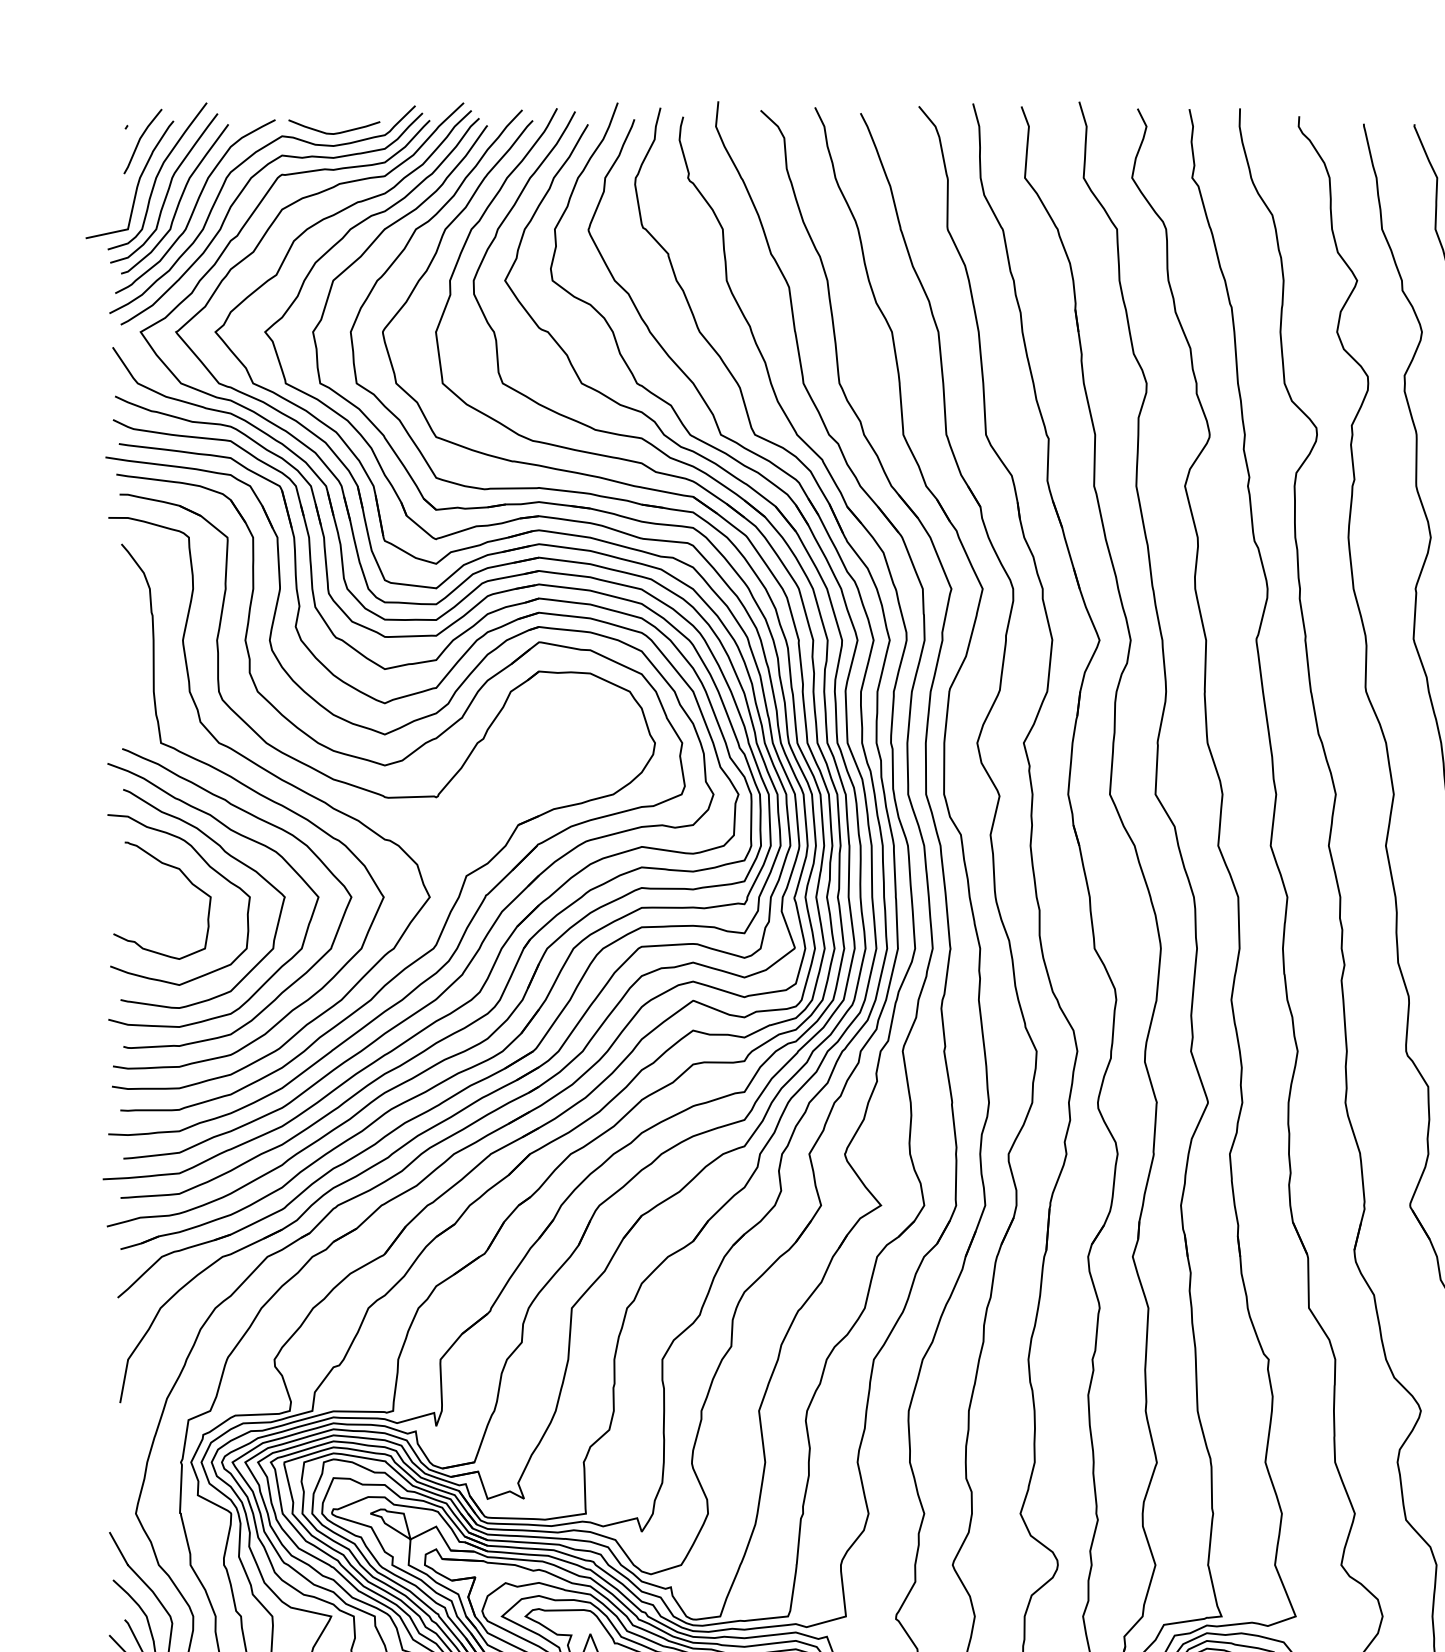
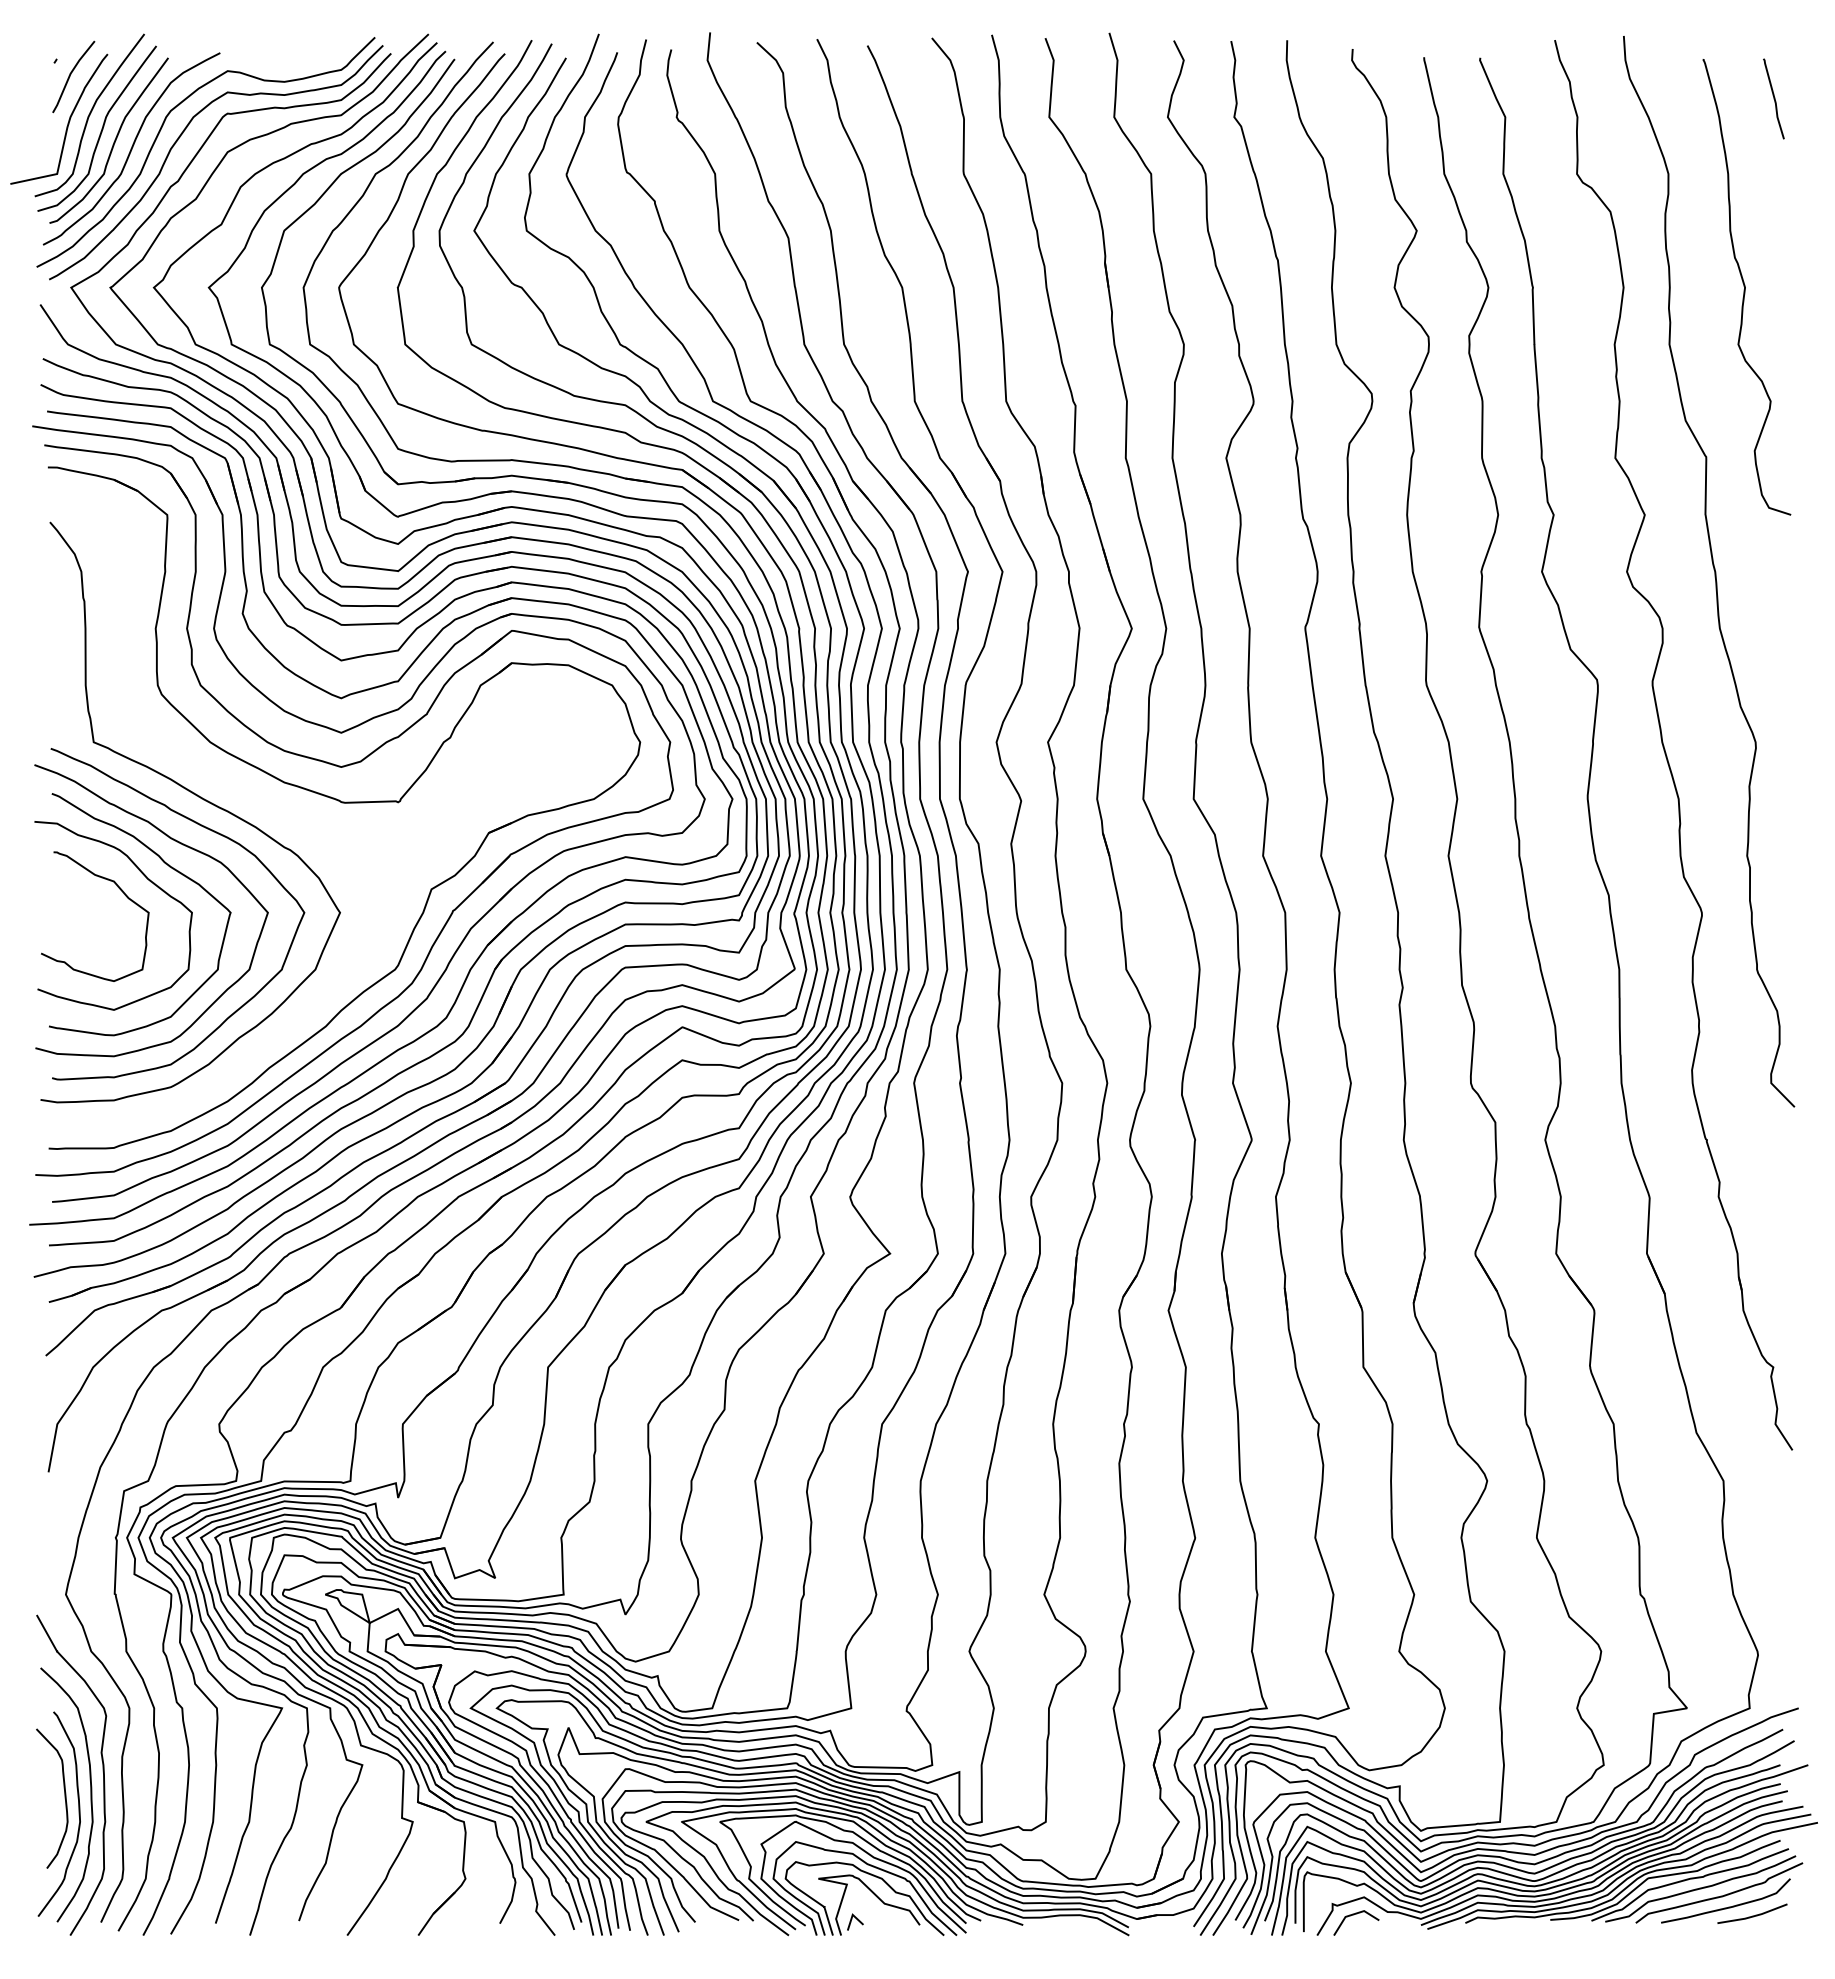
curve: (334, 133) -> (285, 67), removed
curve: (281, 781) -> (227, 784), removed

